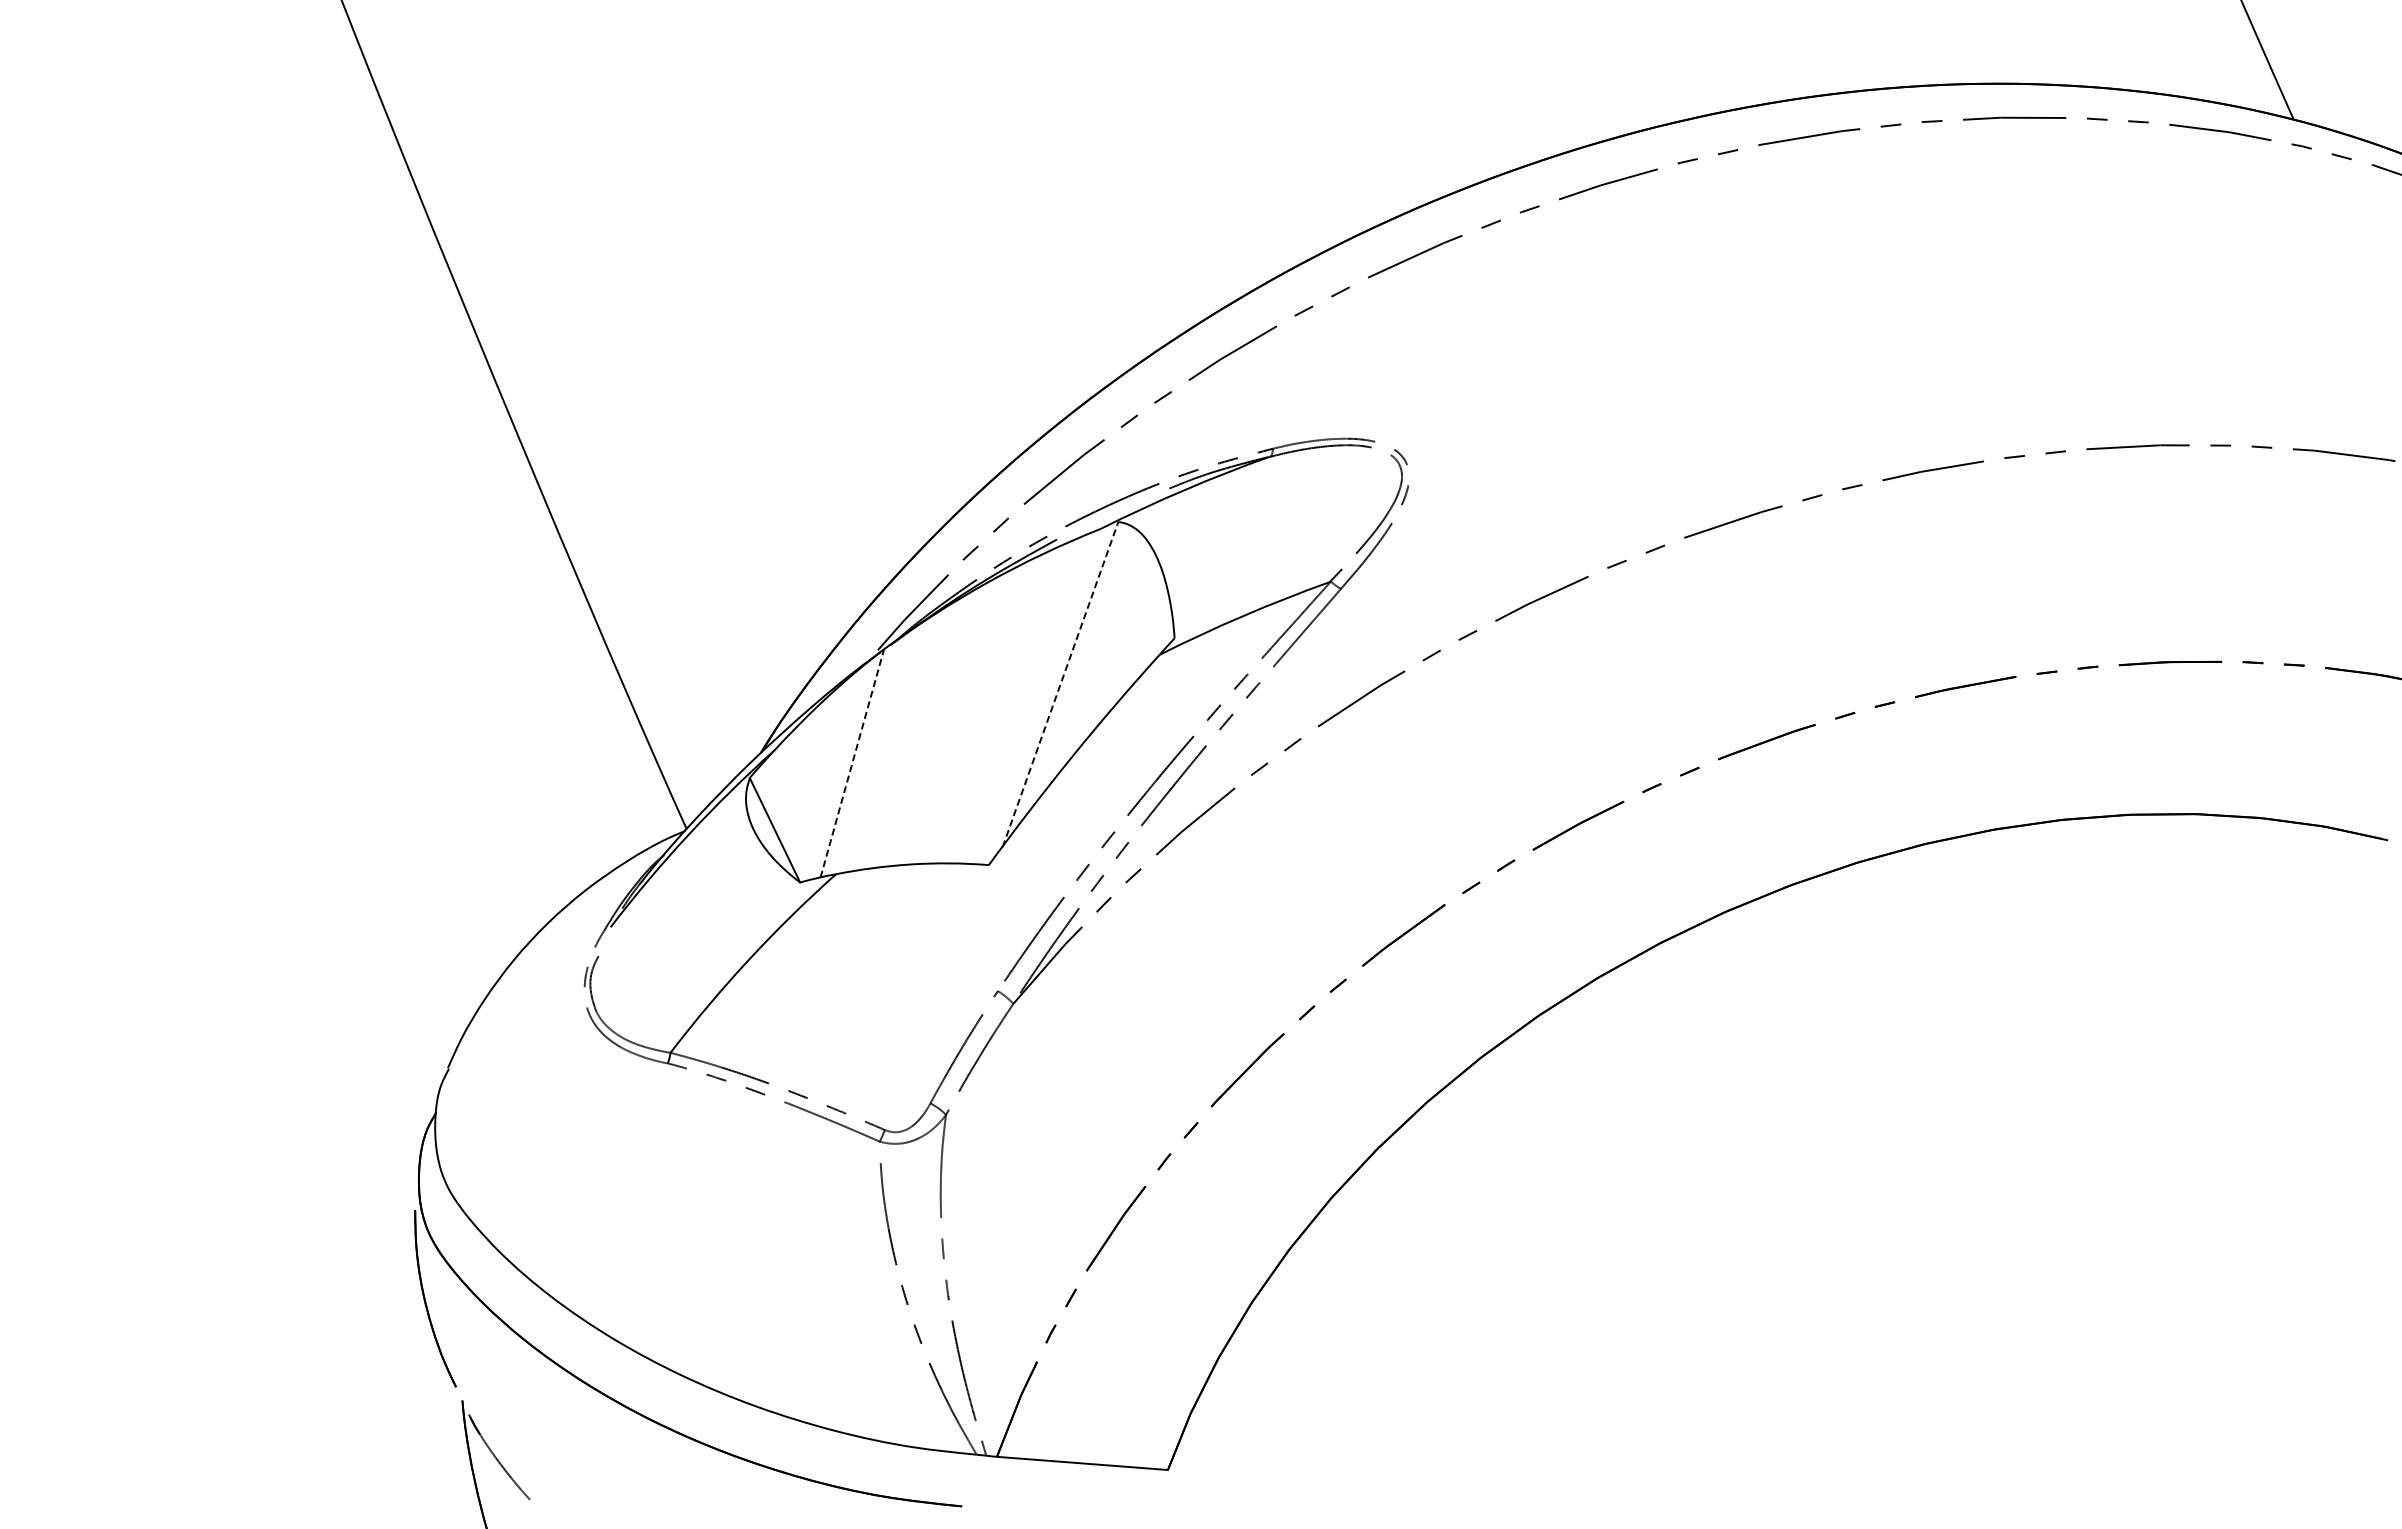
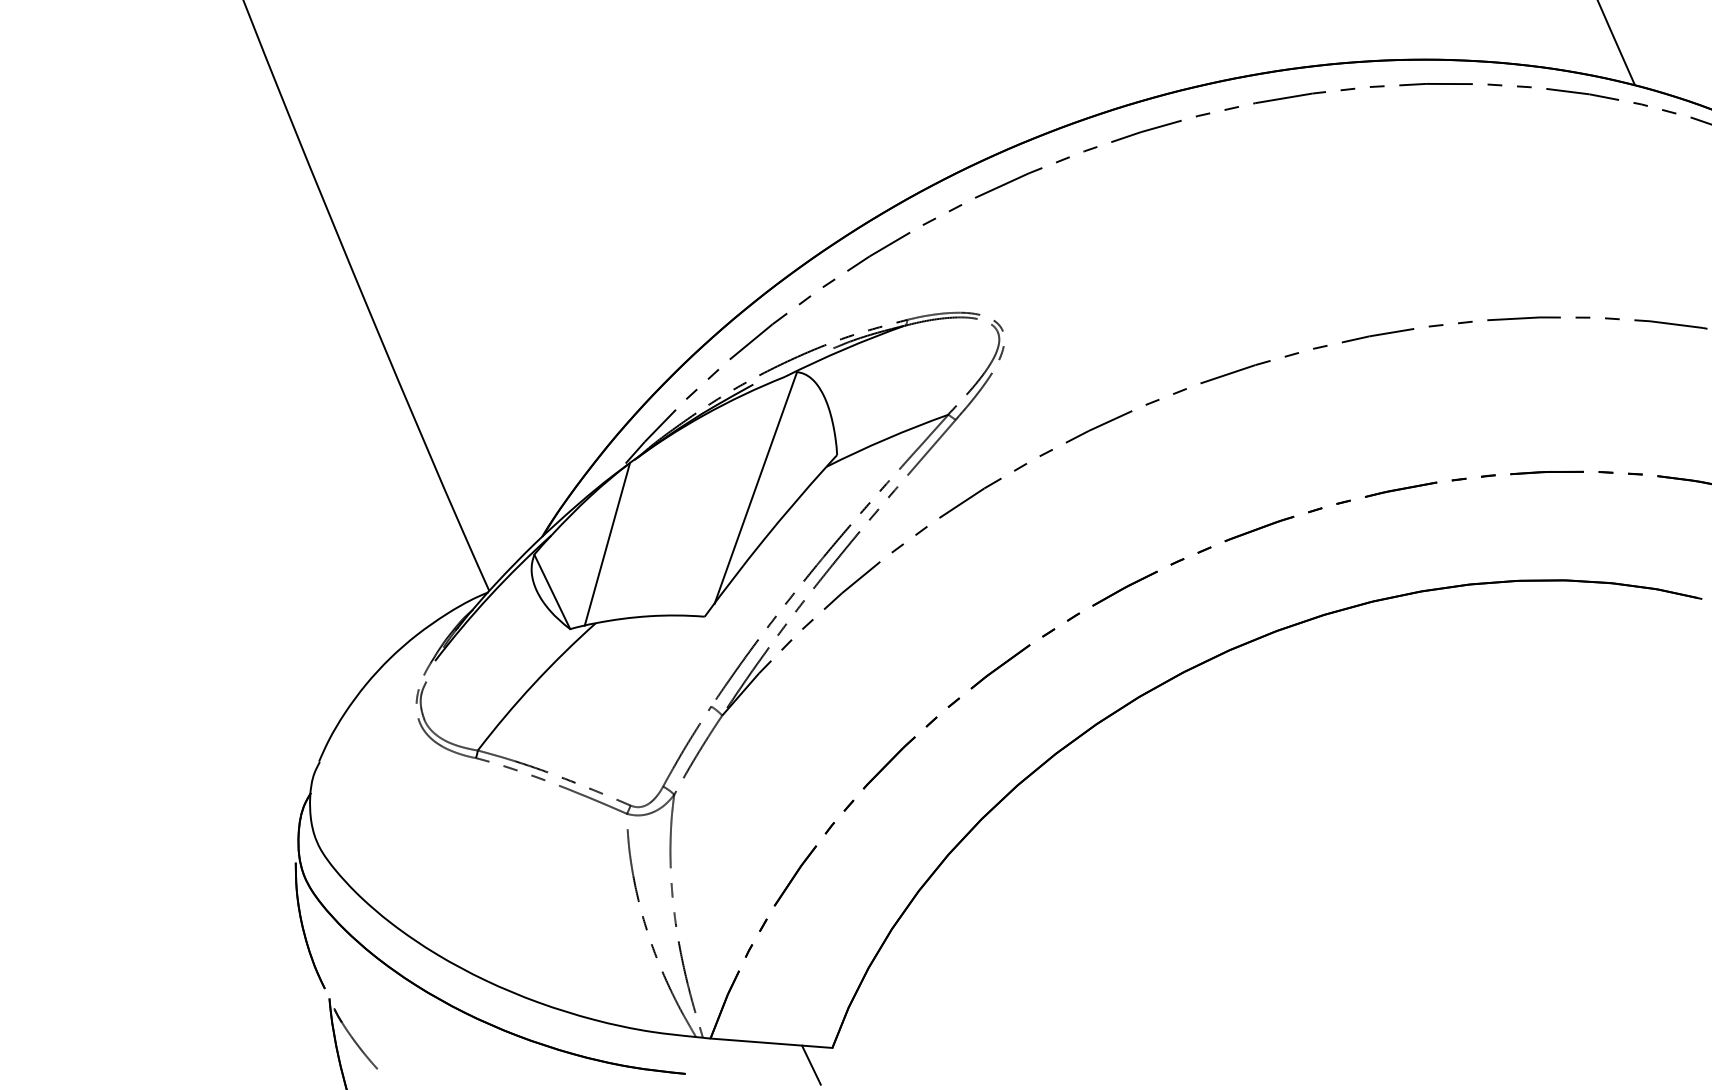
line: (1060, 684) -> (755, 487), dashed -> solid
line: (852, 763) -> (607, 544), dashed -> solid
line: (1138, 1493) -> (811, 1064), added

